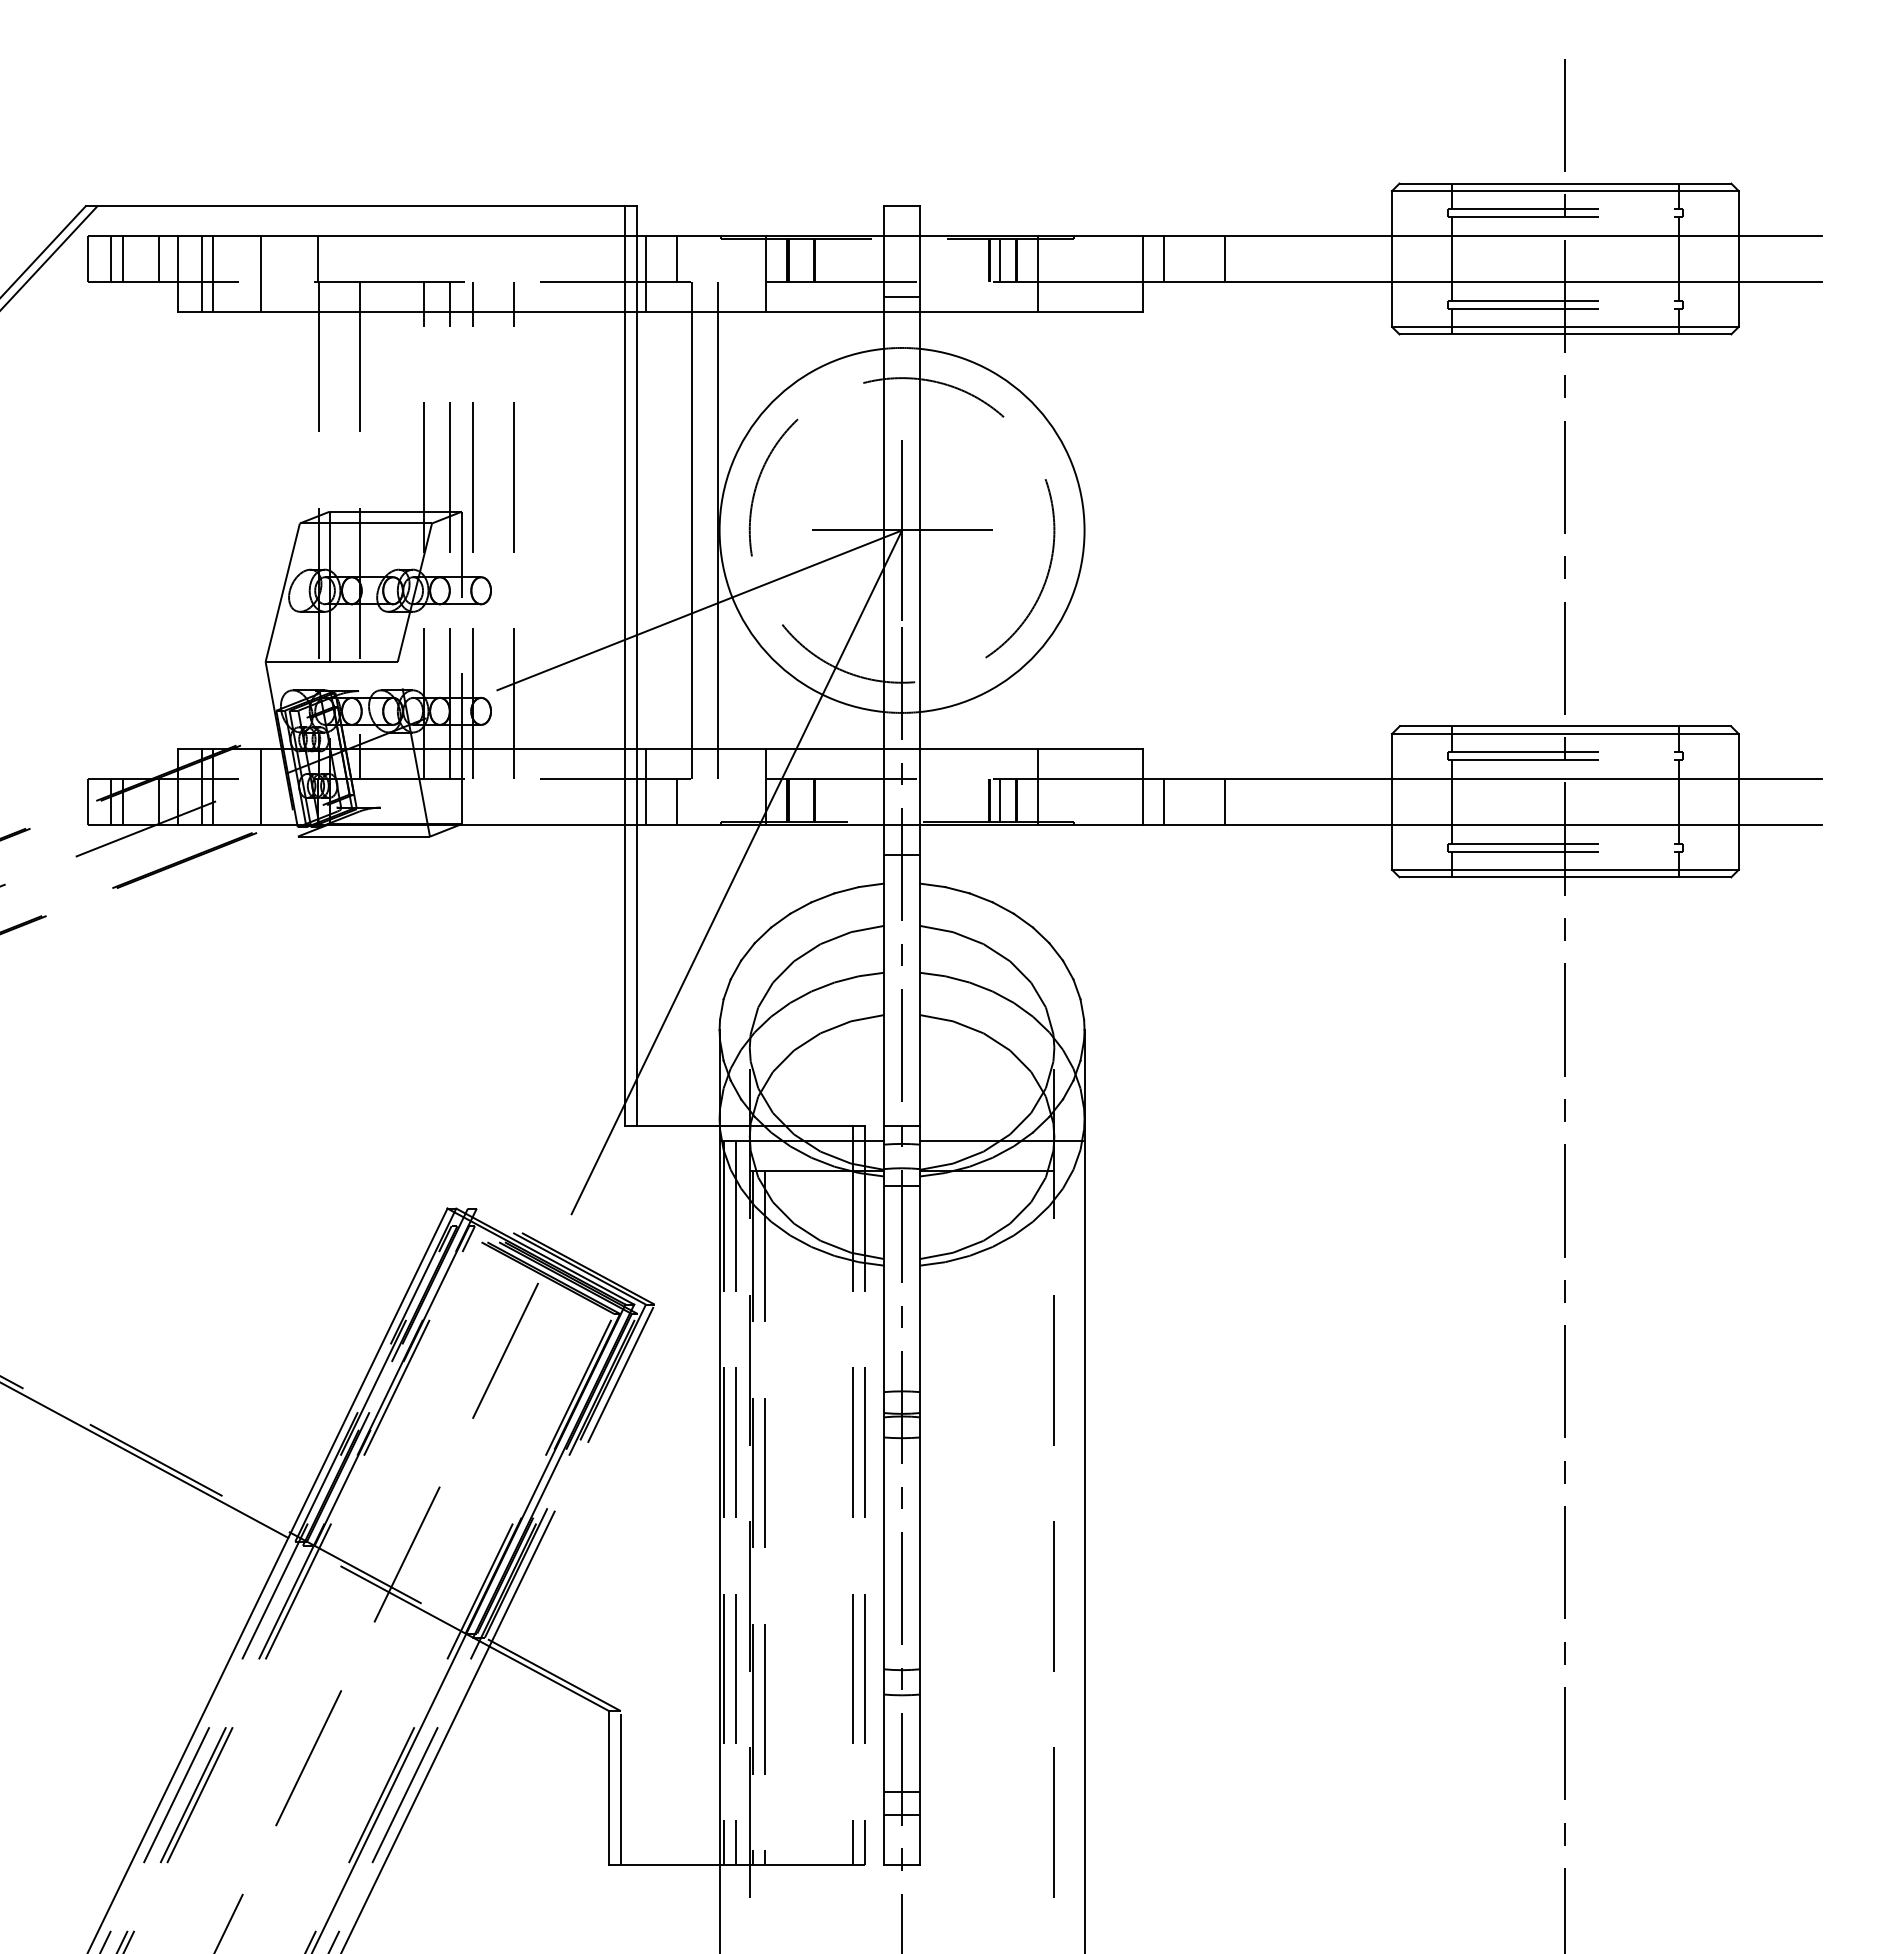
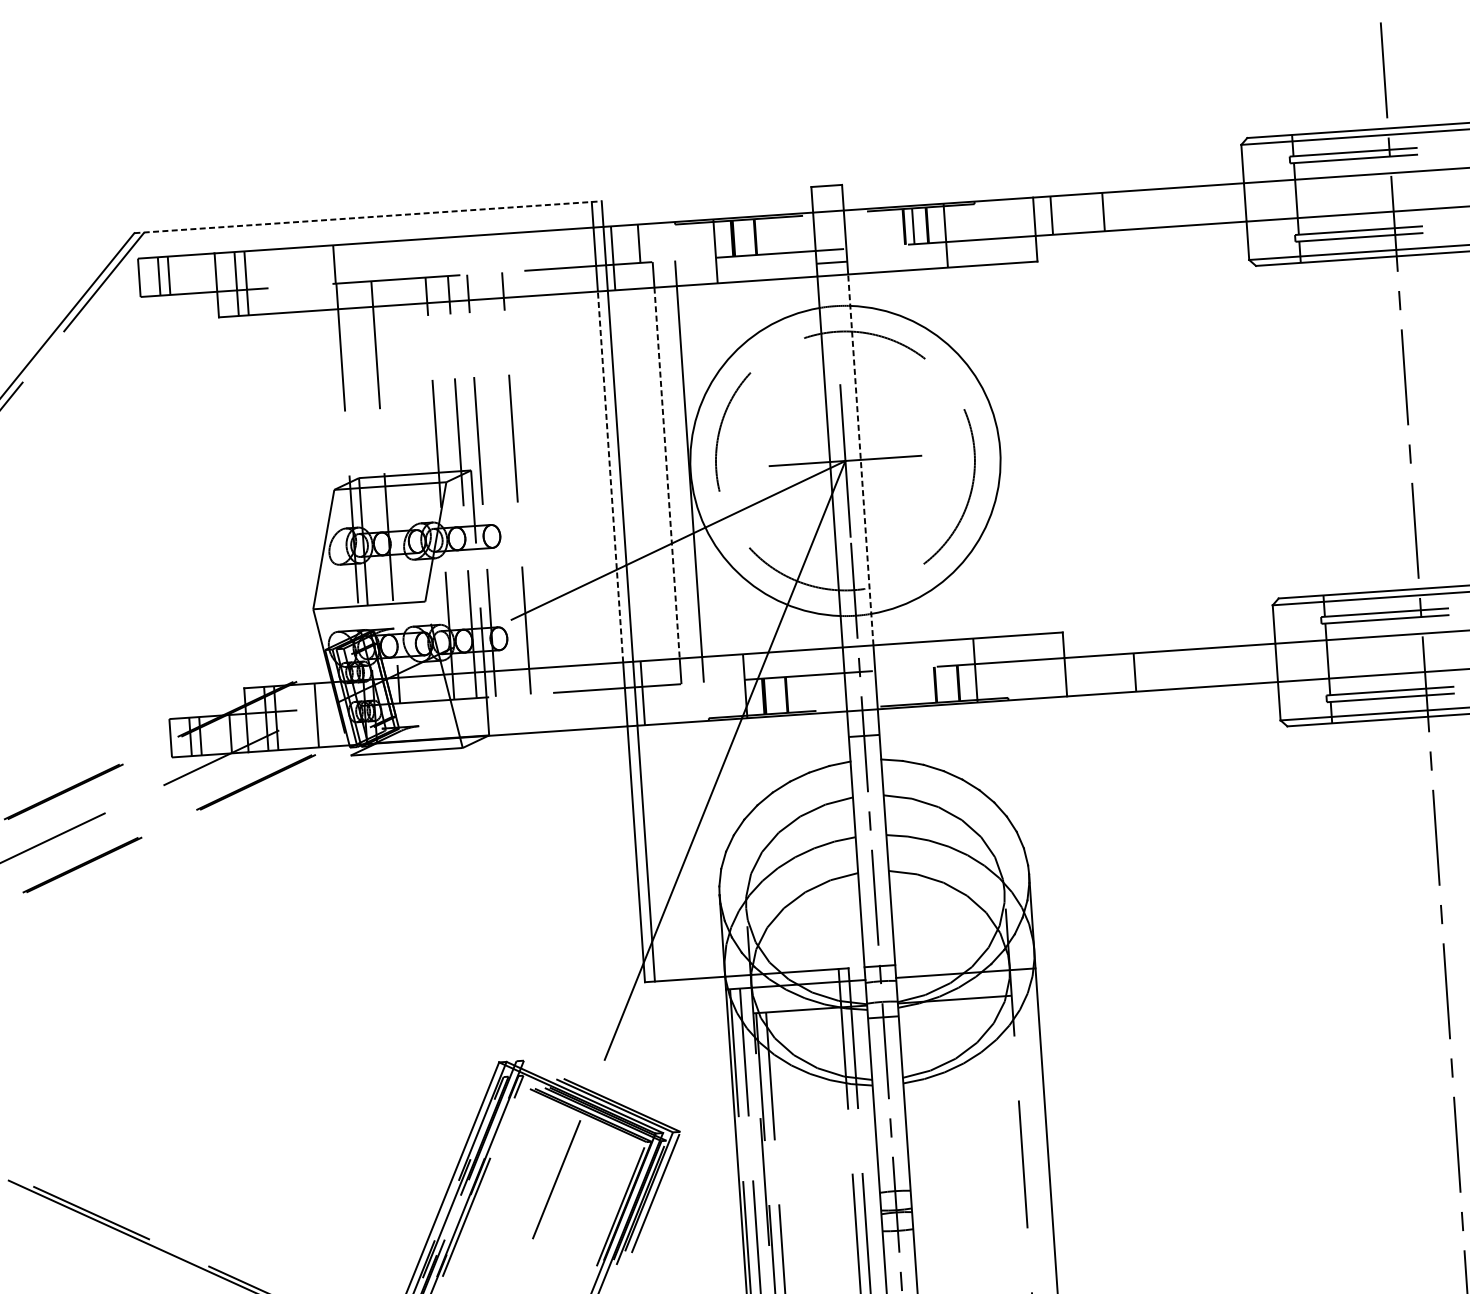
line: (361, 206) -> (368, 217), solid -> dashed
line: (158, 258) -> (199, 273), removed
line: (261, 273) -> (287, 280), removed
line: (625, 530) -> (610, 477), solid -> dashed
line: (691, 530) -> (666, 473), solid -> dashed
line: (920, 530) -> (861, 459), solid -> dashed
line: (1000, 800) -> (944, 684), removed
line: (677, 801) -> (670, 703), removed
line: (1163, 801) -> (1082, 675), removed

